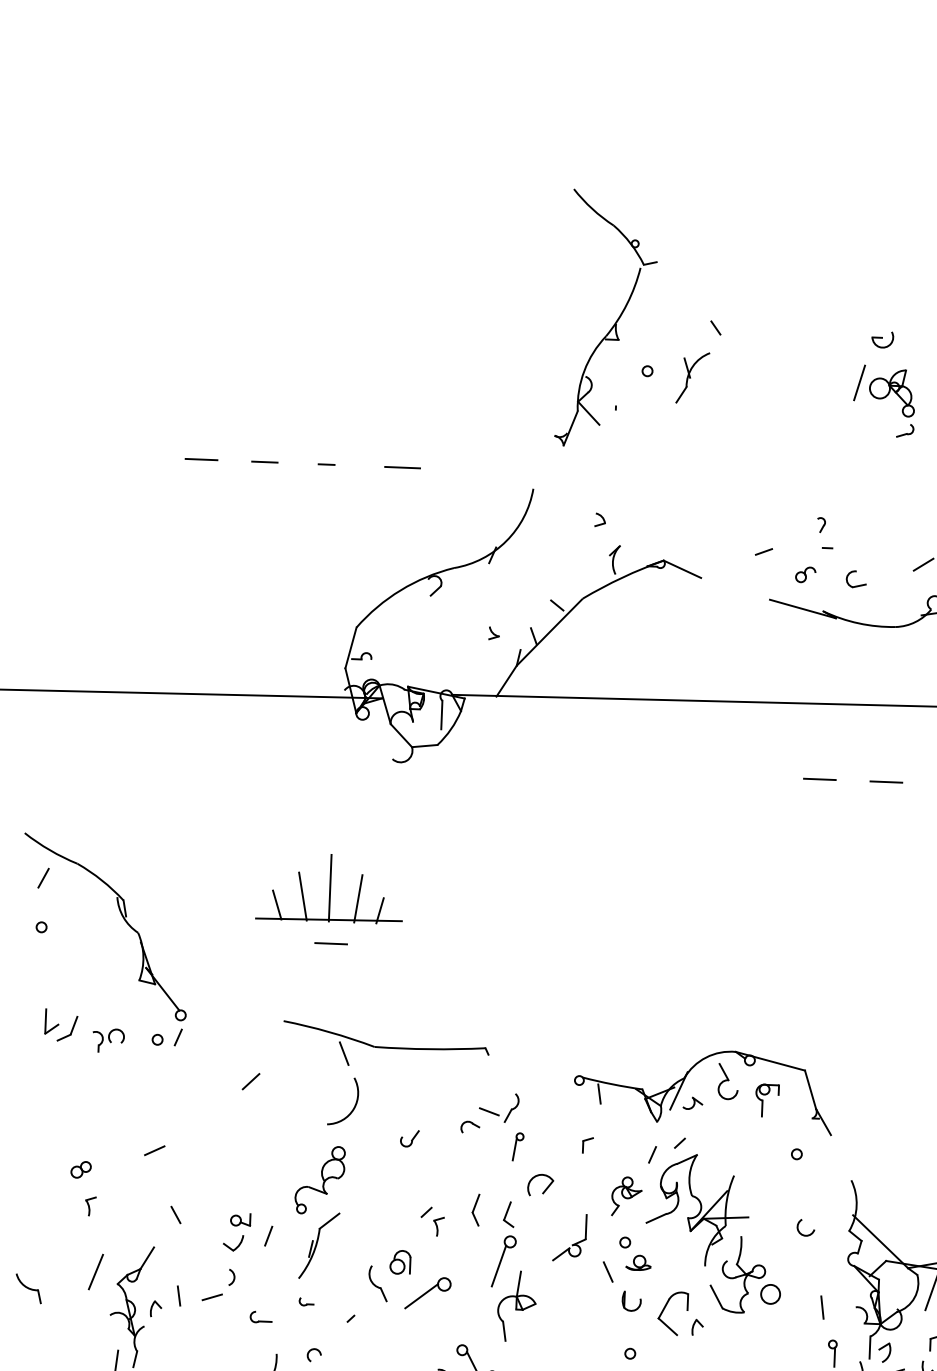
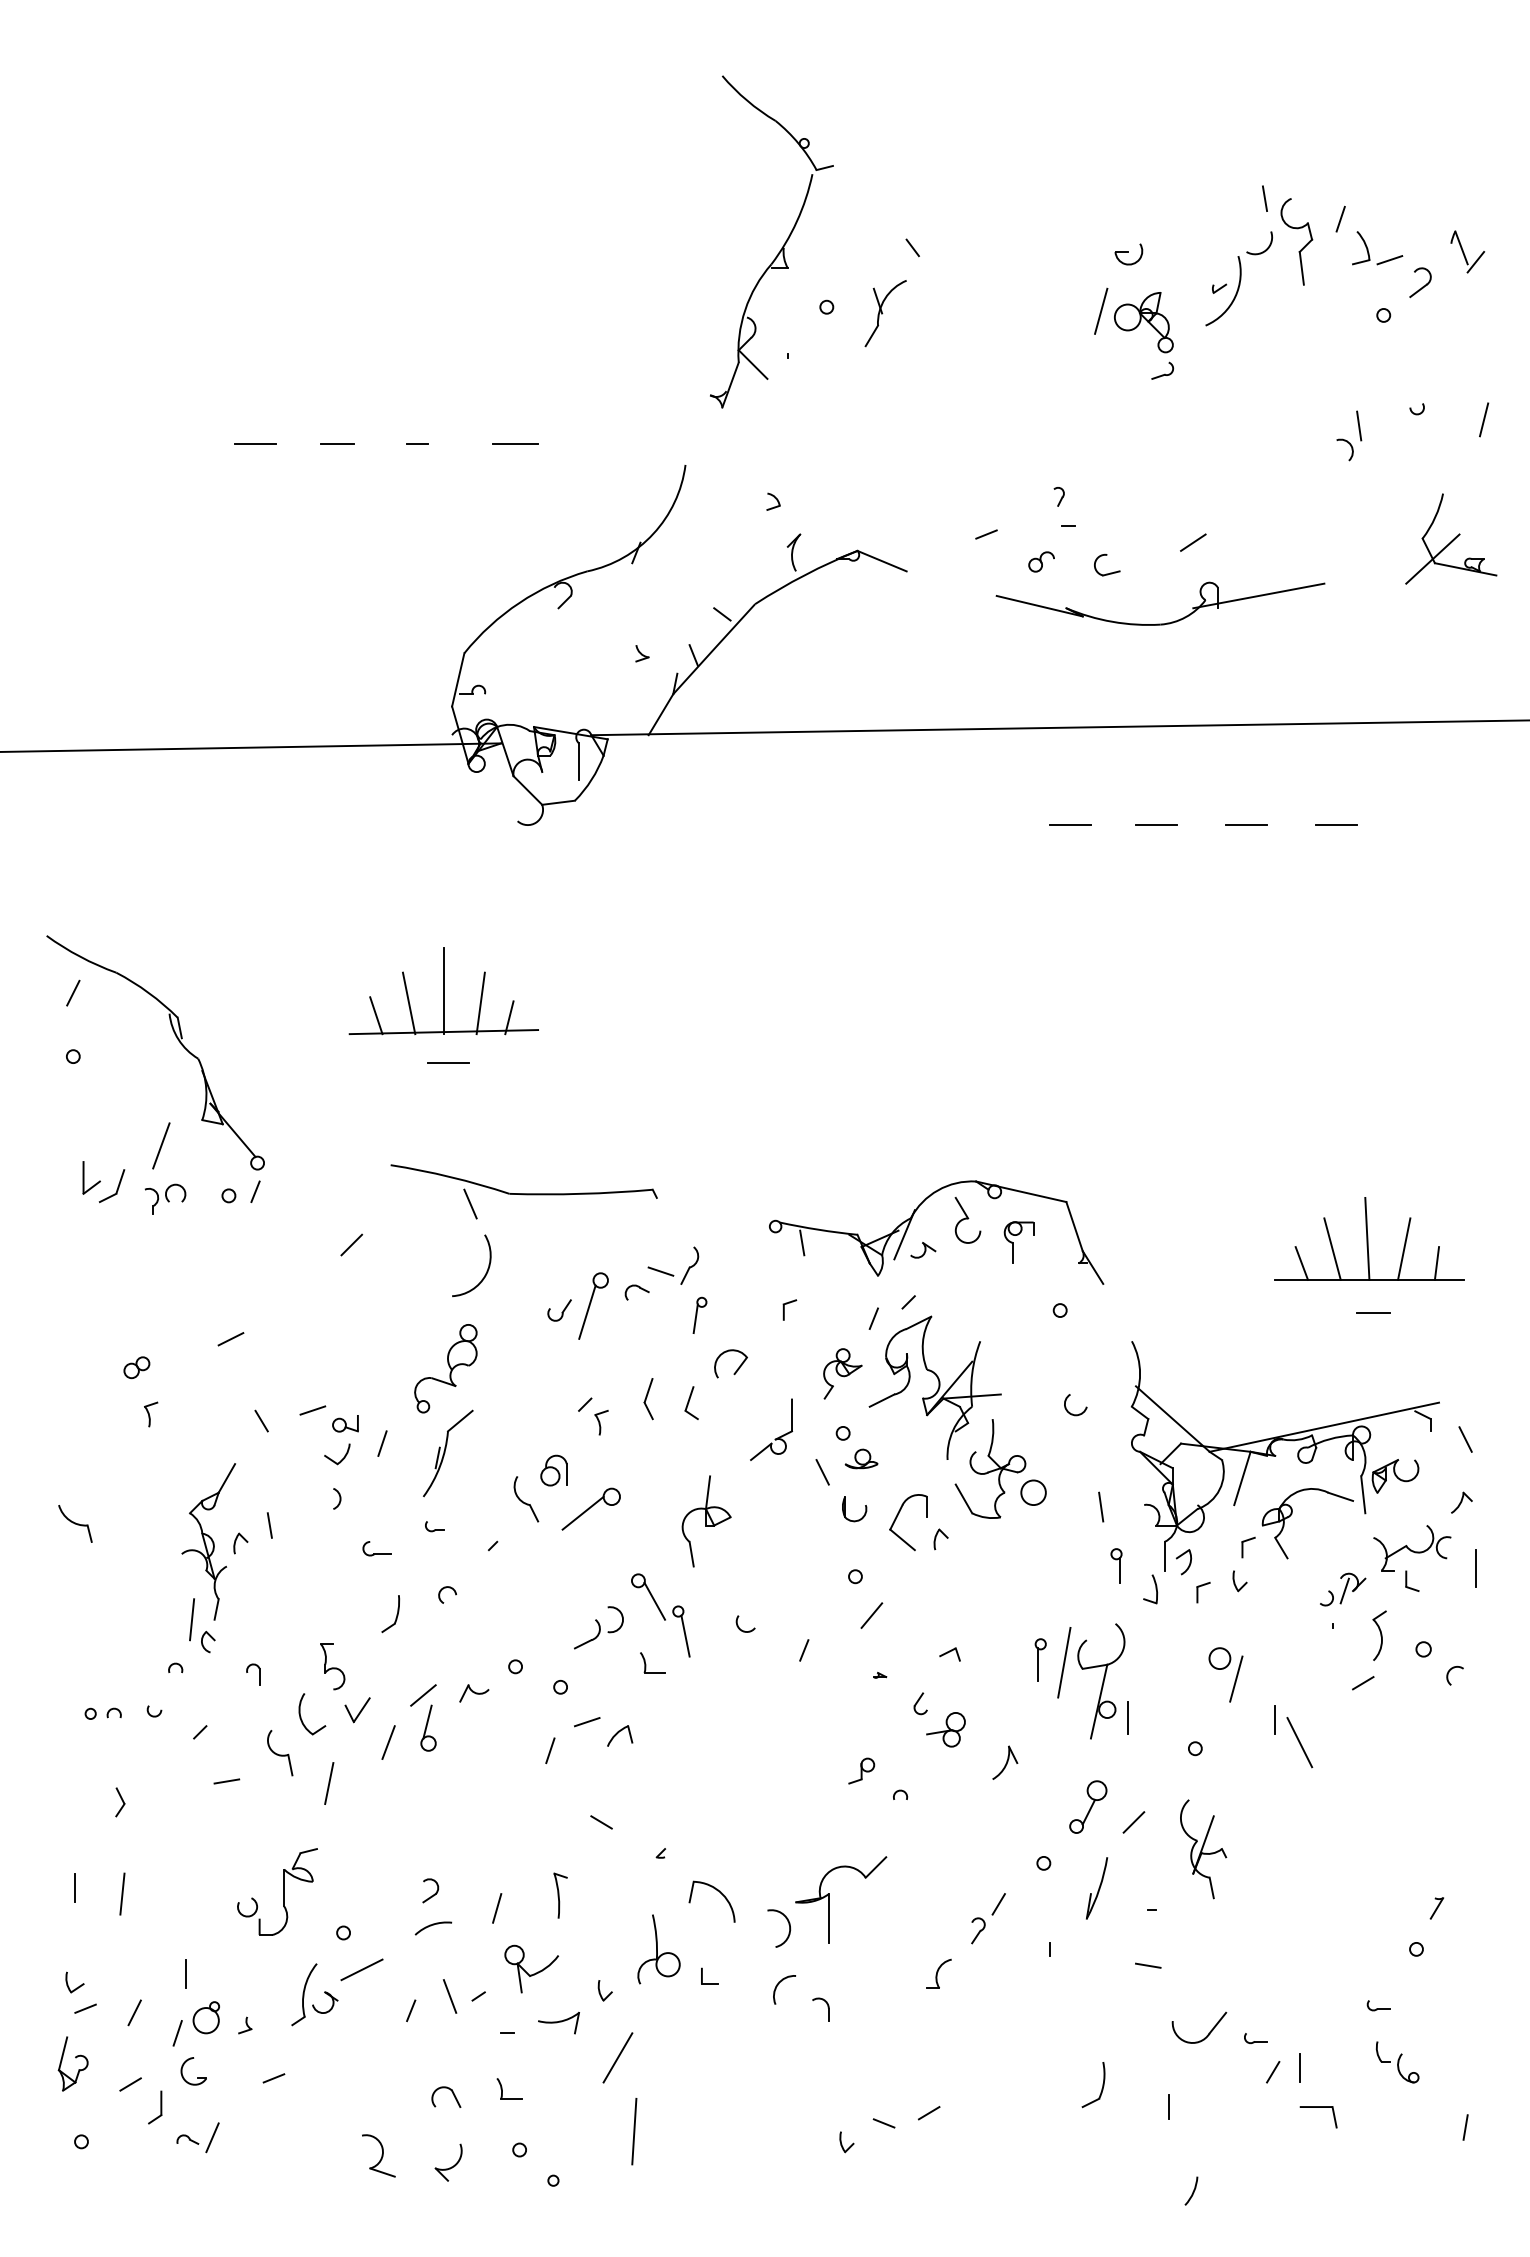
part: (503, 1261) -> (593, 1305), moved
line: (96, 1271) -> (161, 1145), moved
line: (212, 1297) -> (312, 1410), moved

